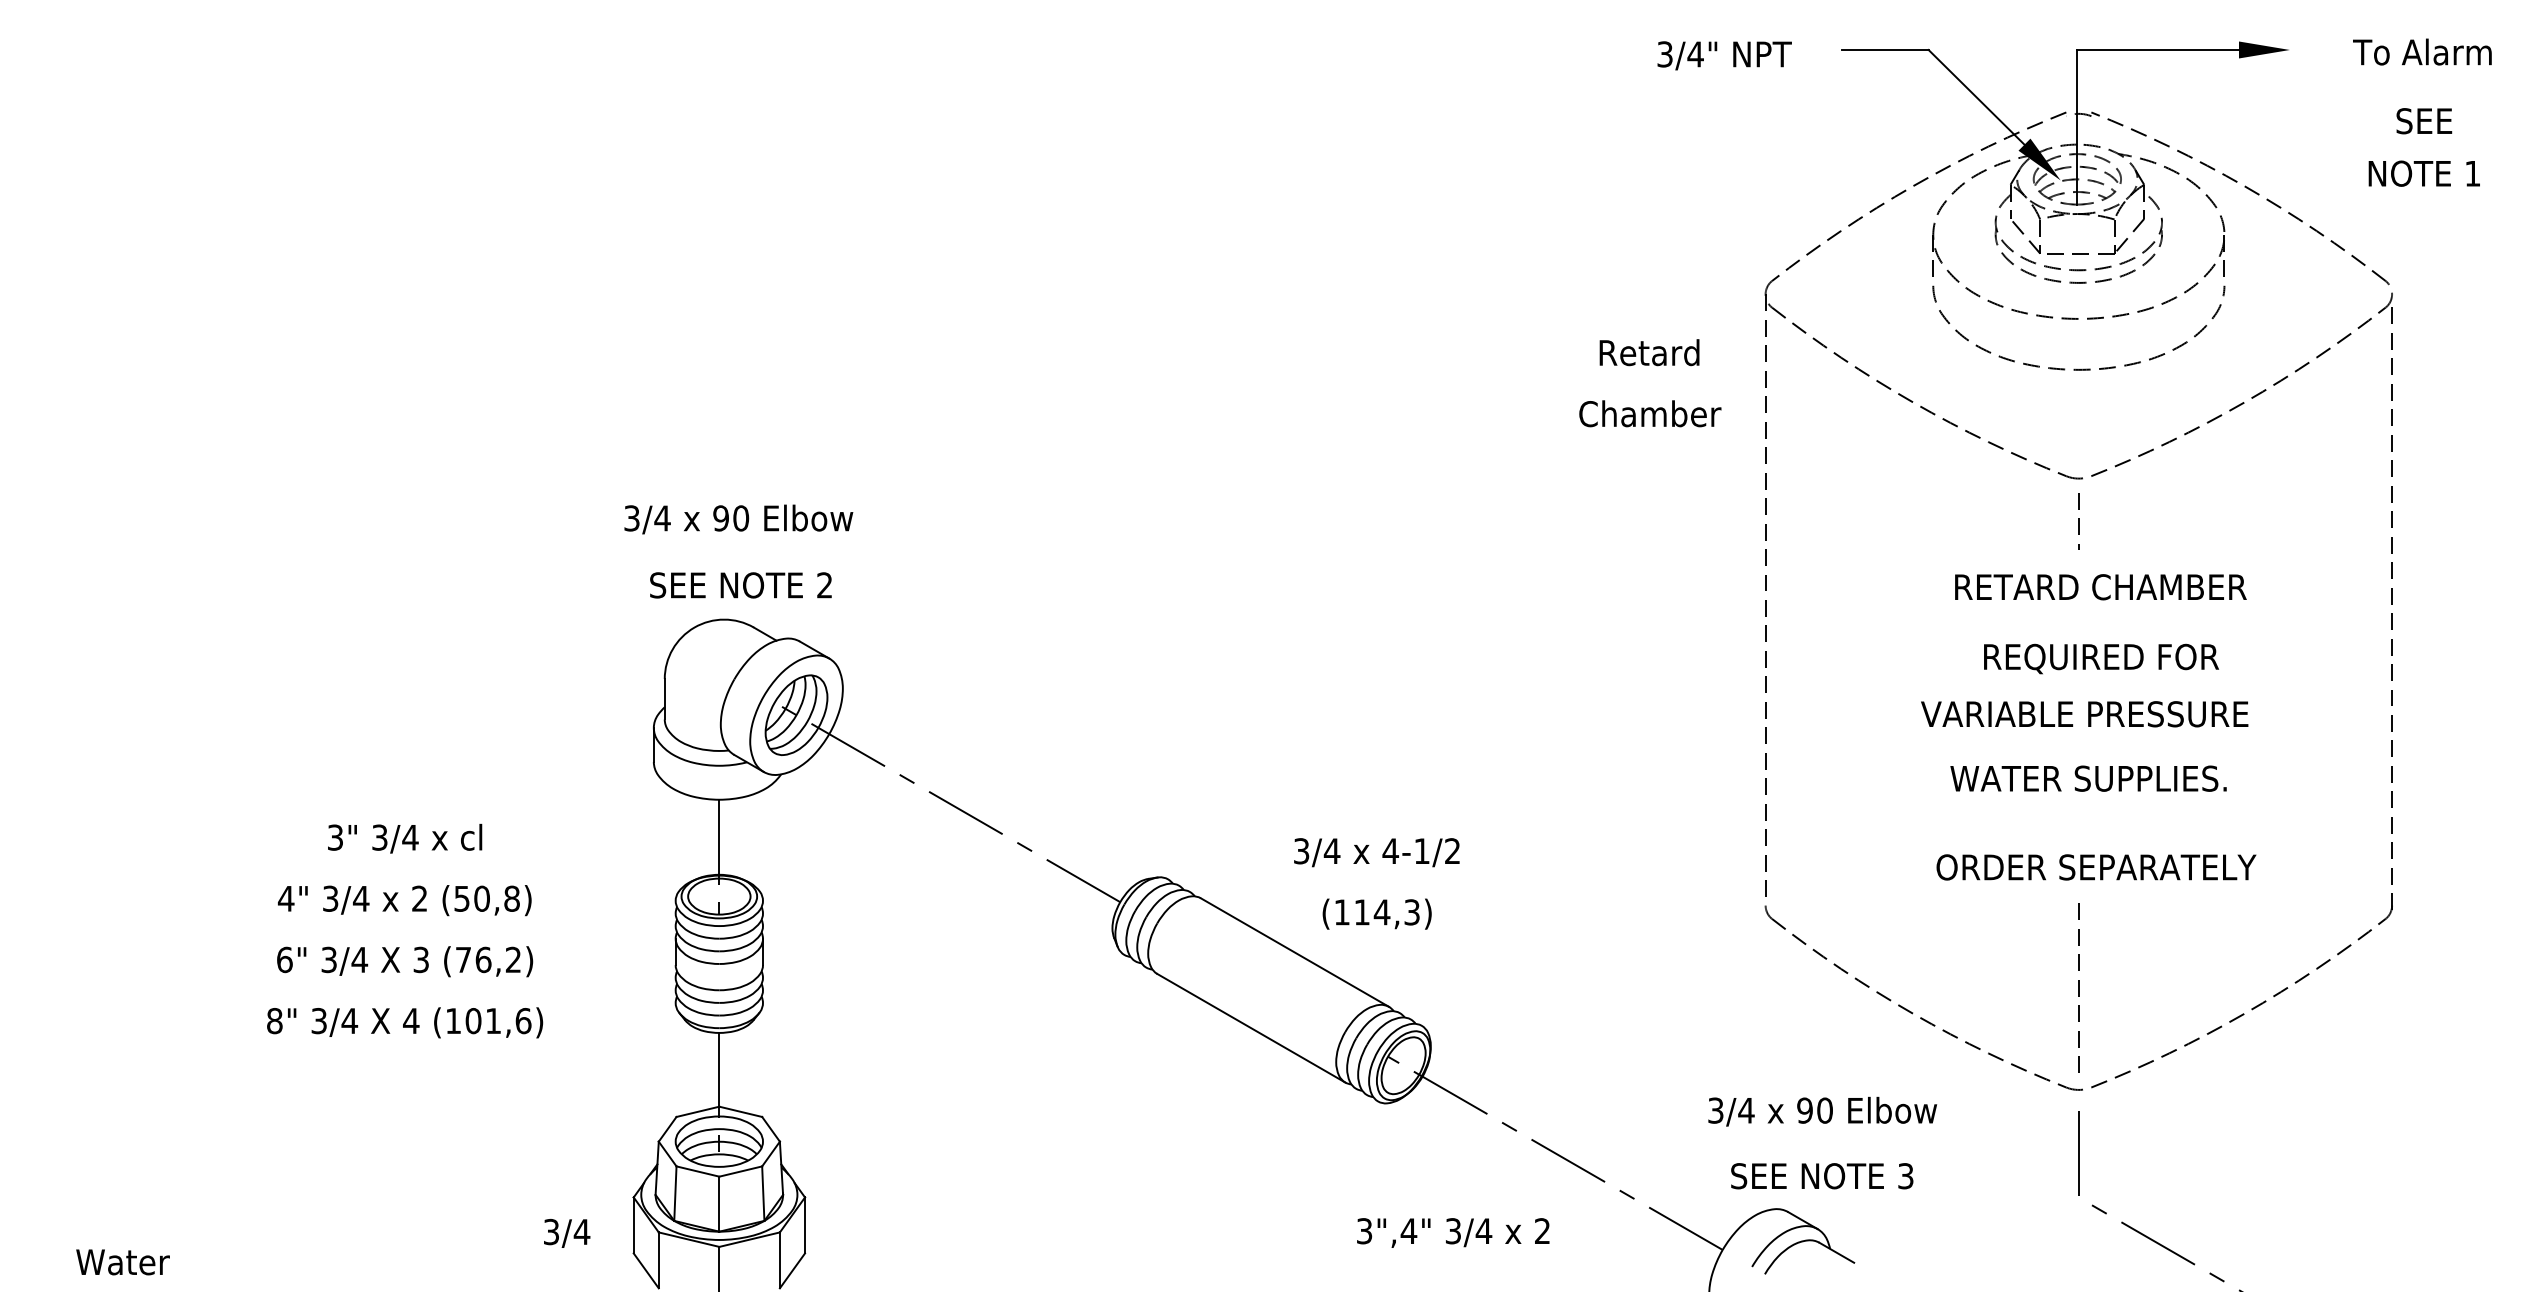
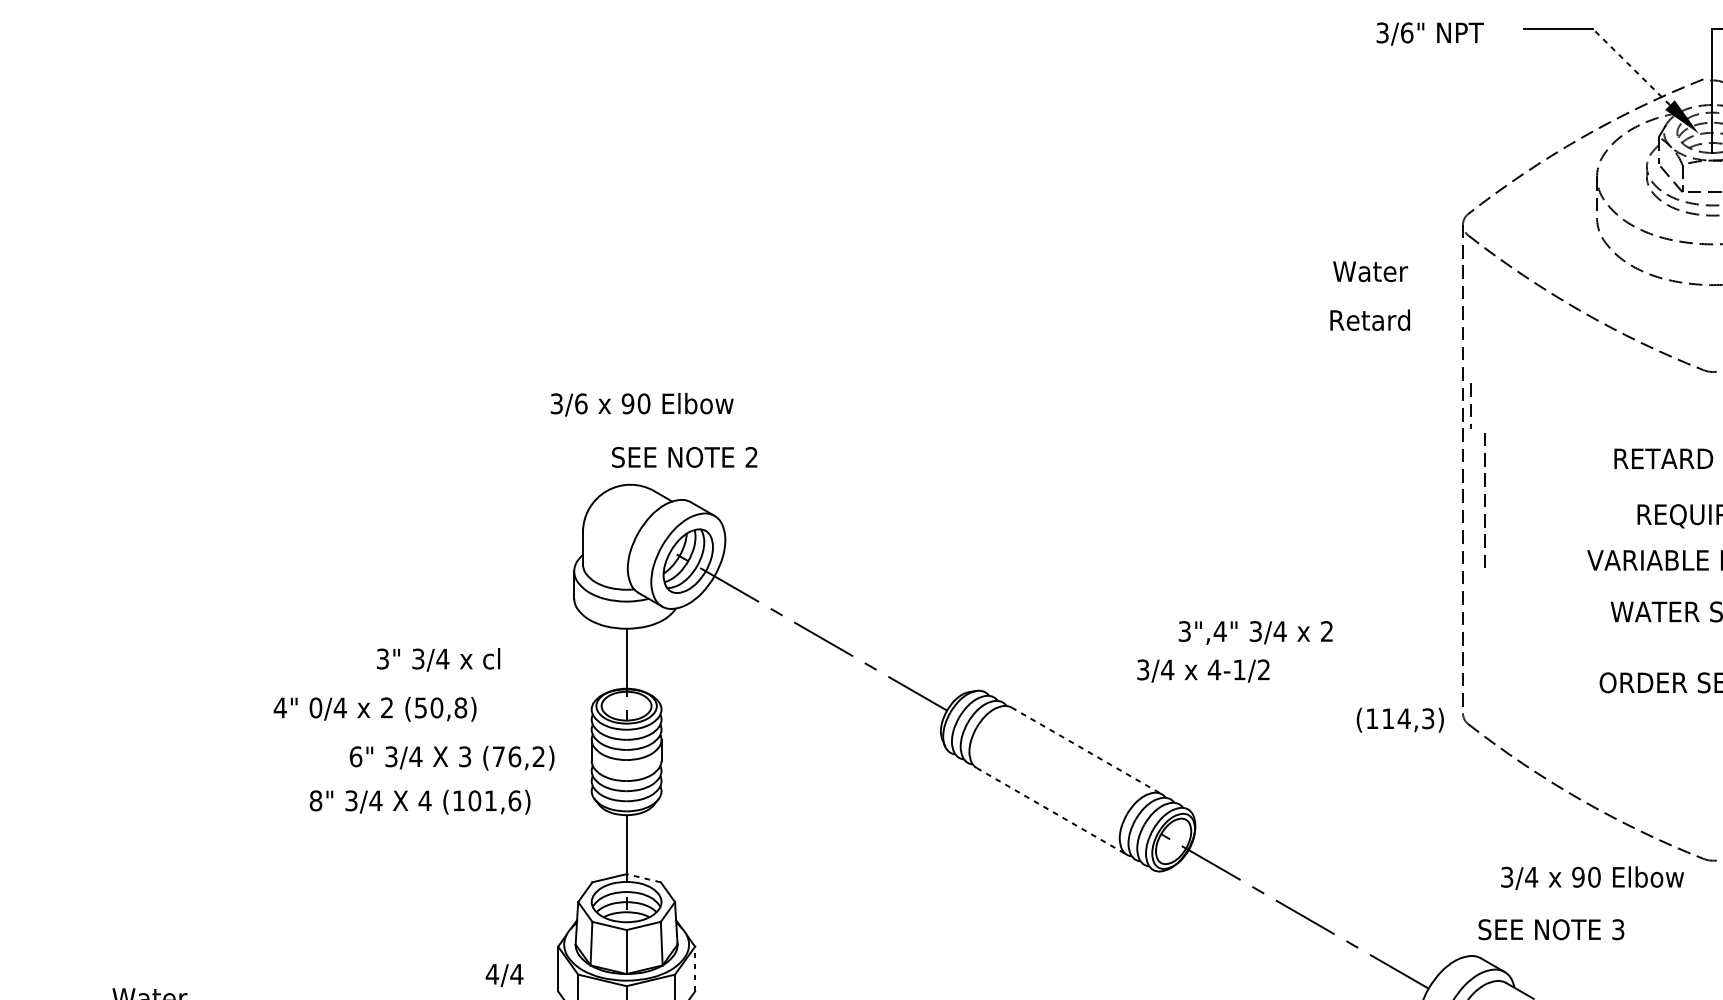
text: (1695, 54) -> (1406, 33), 3/4" -> 3/6"
line: (1976, 96) -> (1631, 66), solid -> dashed
text: (1649, 352) -> (1370, 271), Retard -> Water
text: (1650, 413) -> (1370, 319), Chamber -> Retard
text: (662, 518) -> (581, 403), 3/4 -> 3/6
line: (2078, 521) -> (1470, 406), moved
text: (740, 585) -> (684, 457), moved
text: (405, 838) -> (438, 659), moved
text: (1376, 852) -> (1203, 670), moved
text: (330, 898) -> (315, 707), 3/4 -> 0/4
text: (1376, 913) -> (1399, 719), moved
line: (1294, 952) -> (1086, 750), solid -> dashed
text: (405, 961) -> (452, 758), moved
line: (2078, 987) -> (1484, 499), moved
text: (405, 1022) -> (420, 802), moved
line: (1251, 1028) -> (1052, 811), solid -> dashed
line: (740, 1111) -> (643, 877), solid -> dashed
text: (1822, 1111) -> (1592, 877), moved
line: (2078, 1153) -> (1713, 911), removed
text: (1822, 1176) -> (1551, 929), moved
line: (805, 1225) -> (695, 969), solid -> dashed
text: (551, 1231) -> (492, 973), 3/4 -> 4/4
text: (1453, 1232) -> (1255, 632), moved

